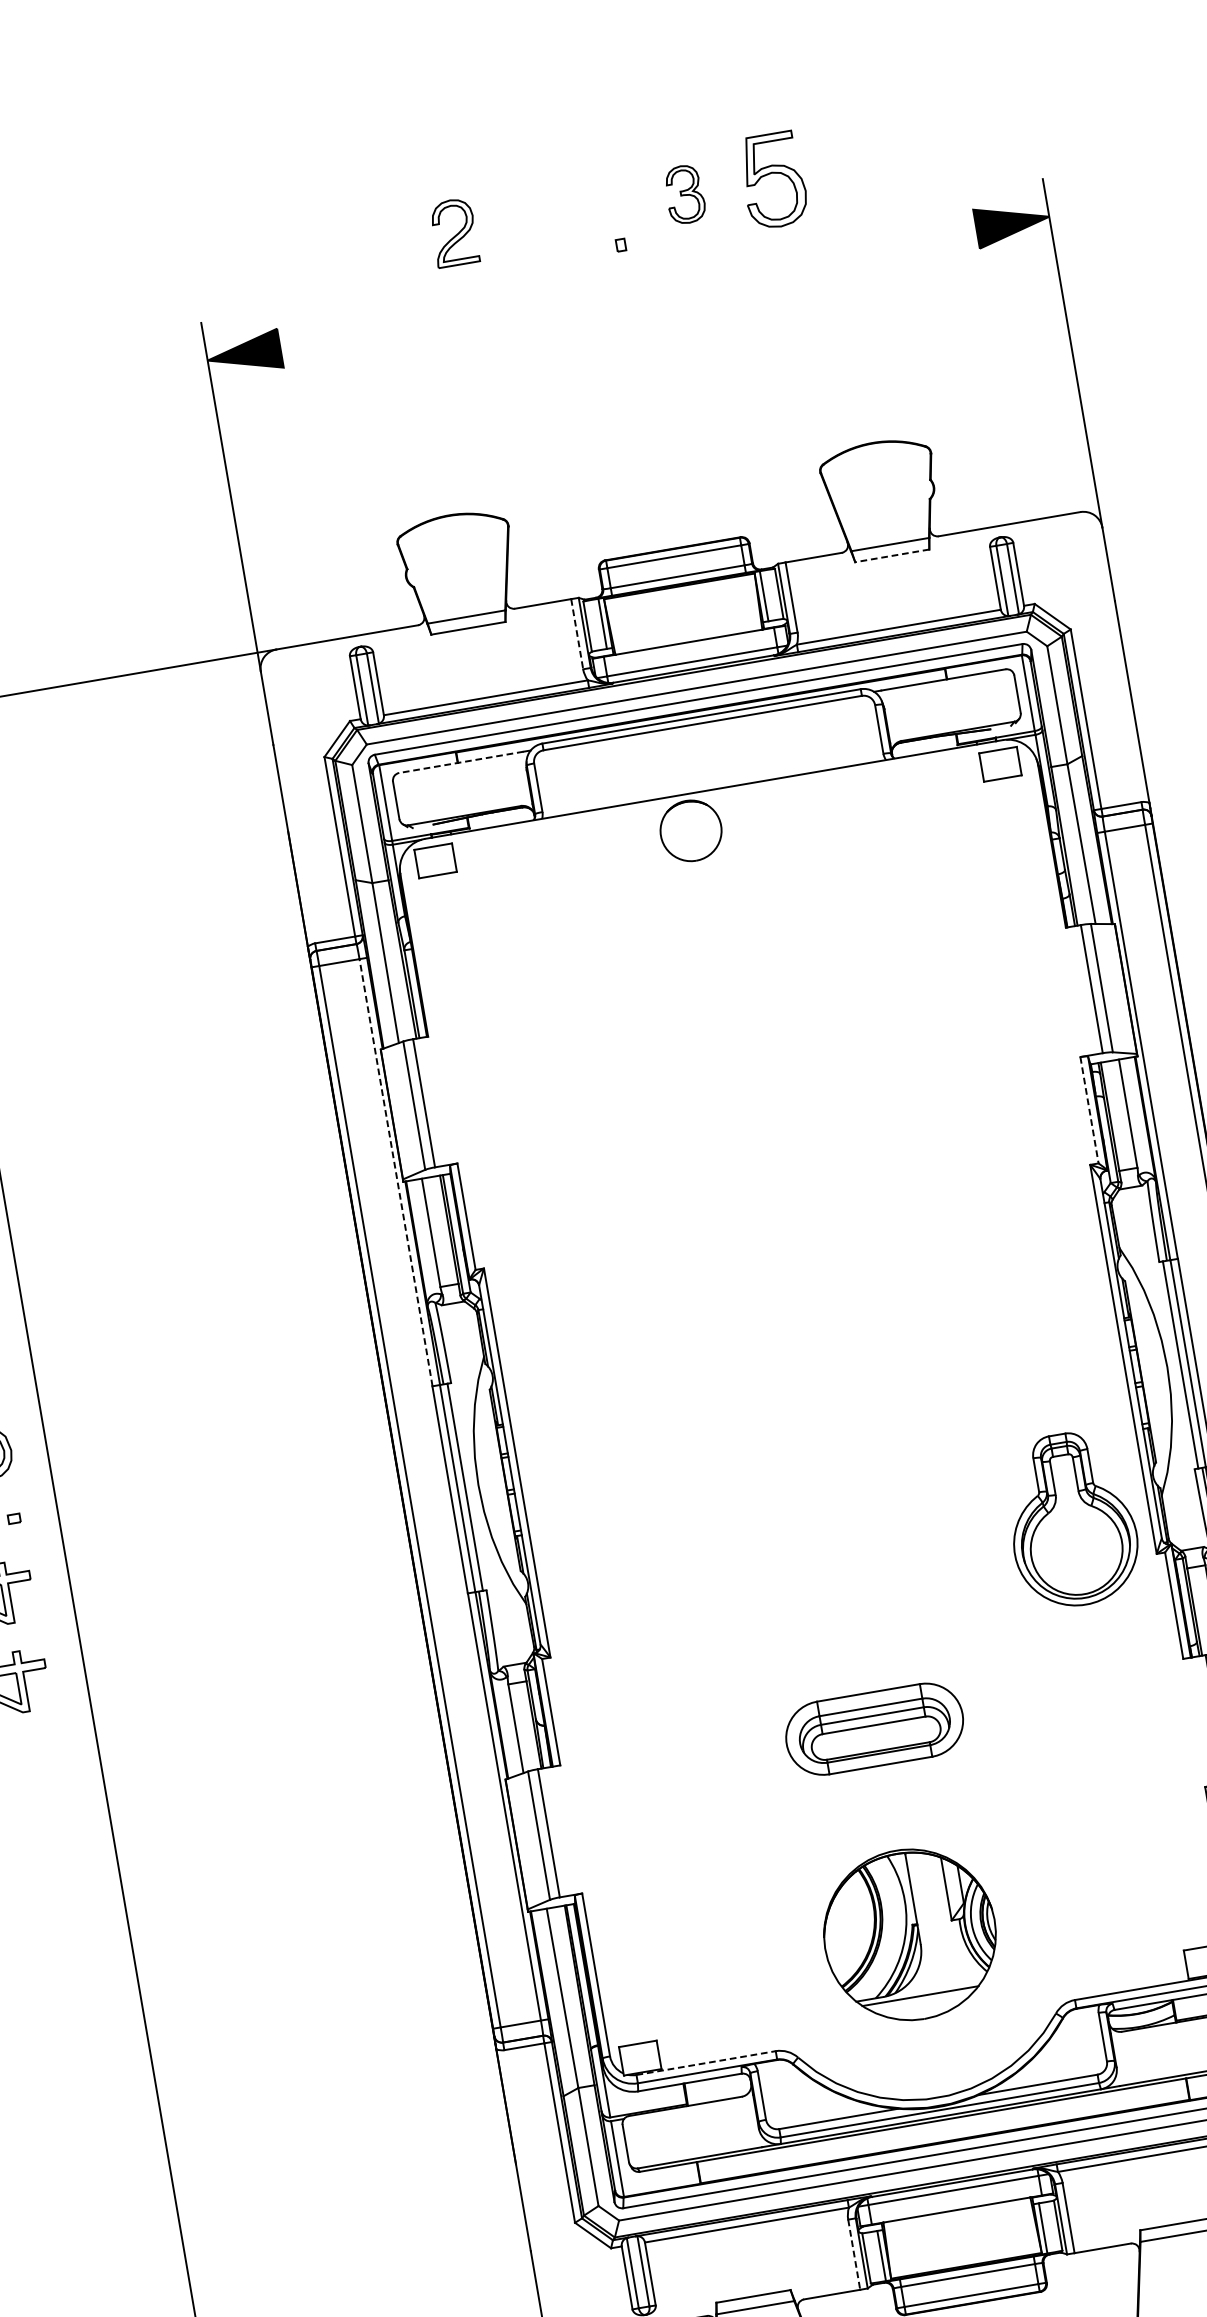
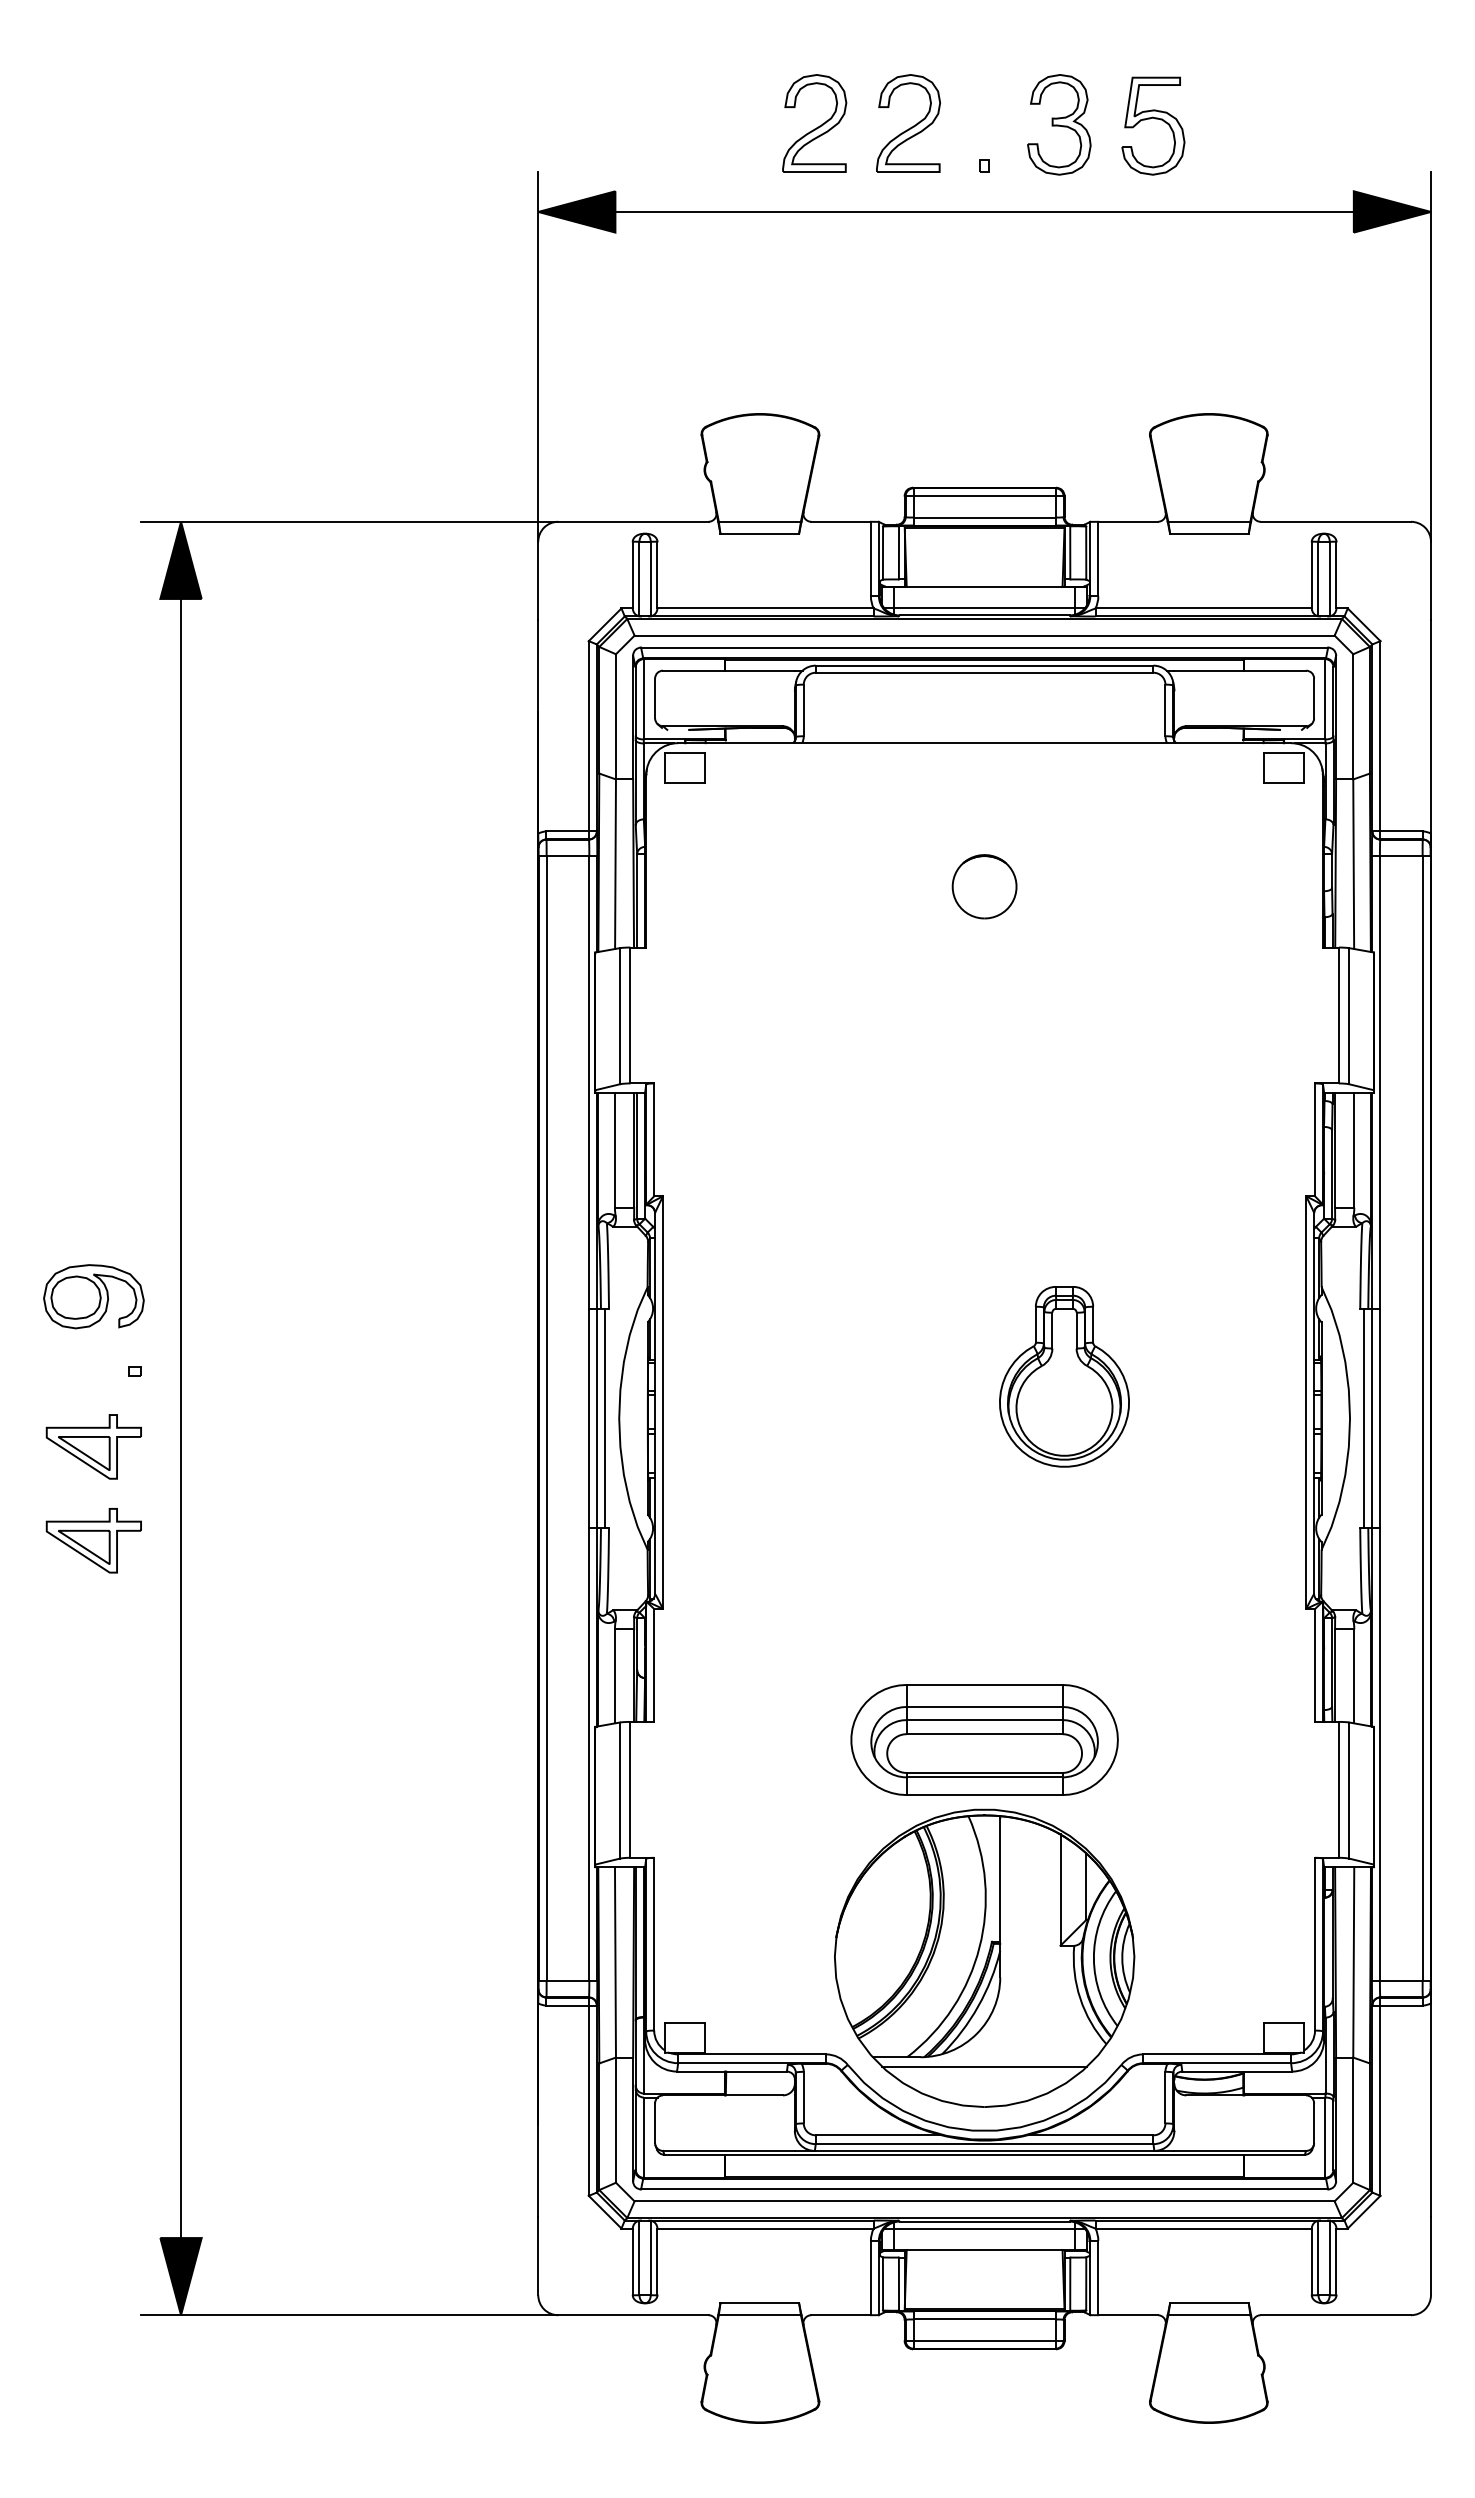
part: (684, 194) -> (1059, 124), size x1.67
part: (542, 217) -> (908, 123), added
part: (453, 232) -> (814, 123), size x1.43
line: (628, 288) -> (984, 211), added
line: (891, 555) -> (1208, 533), dashed -> solid
line: (576, 634) -> (870, 559), dashed -> solid
line: (460, 762) -> (728, 670), dashed -> solid
part: (690, 830) -> (984, 886), moved
line: (1090, 1110) -> (1315, 1140), dashed -> solid
line: (396, 1173) -> (589, 1082), dashed -> solid
part: (1071, 1519) -> (1064, 1376), moved
part: (874, 1728) -> (984, 1739), size x1.43
part: (909, 1934) -> (984, 1957), size x1.67
line: (706, 2063) -> (752, 2054), dashed -> solid
line: (853, 2255) -> (870, 2278), dashed -> solid

